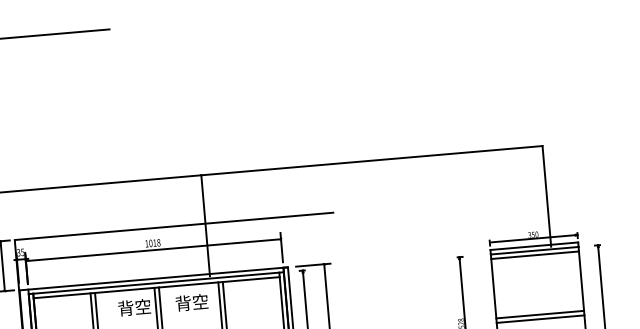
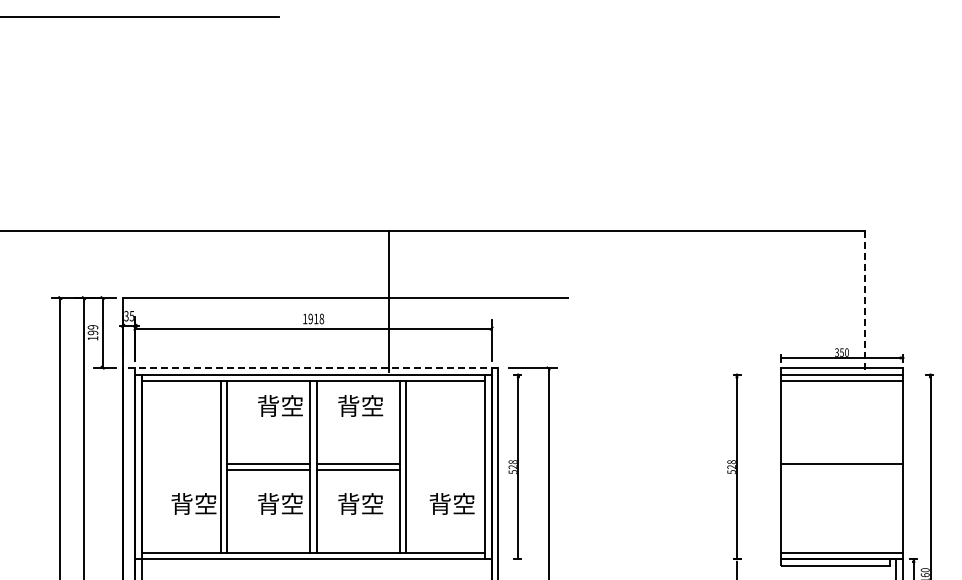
line: (547, 196) -> (865, 301), solid -> dashed
text: (150, 243) -> (310, 319), 1018 -> 1918
line: (153, 278) -> (310, 368), solid -> dashed
line: (540, 319) -> (841, 470), removed

